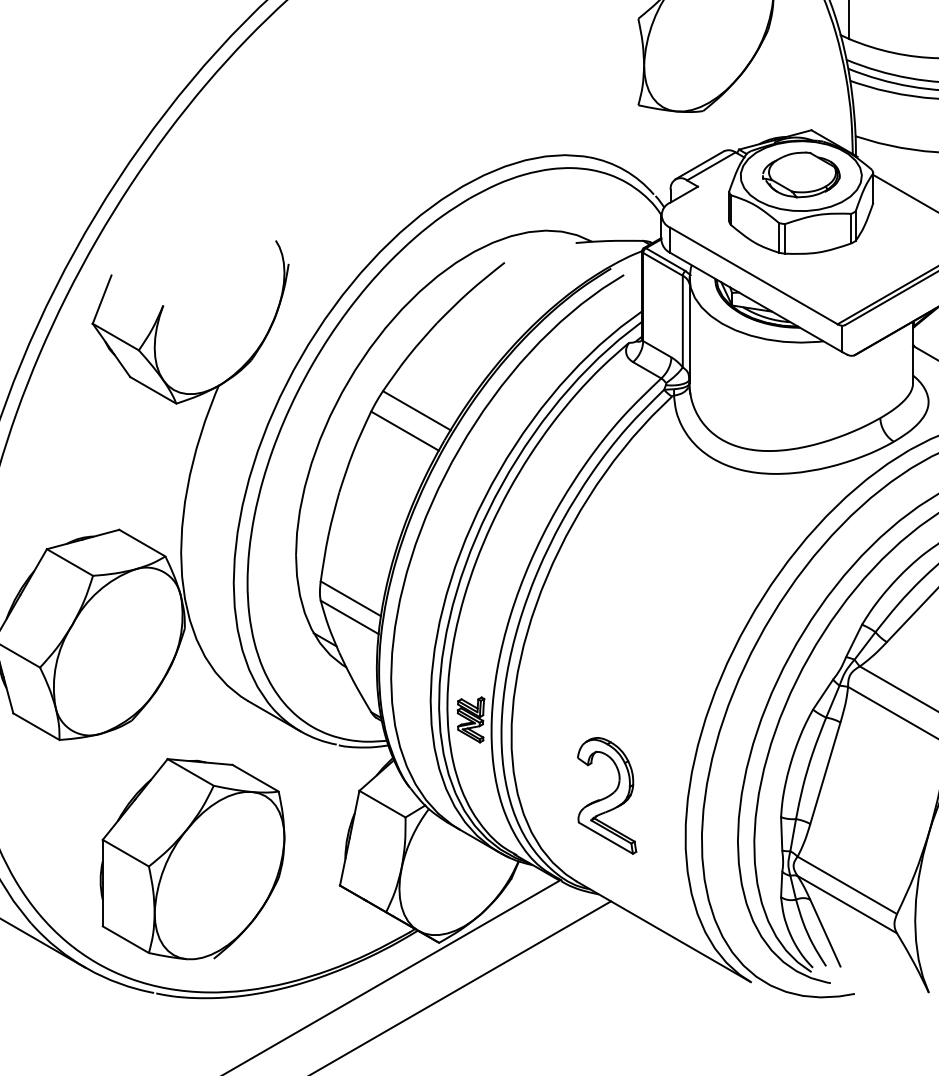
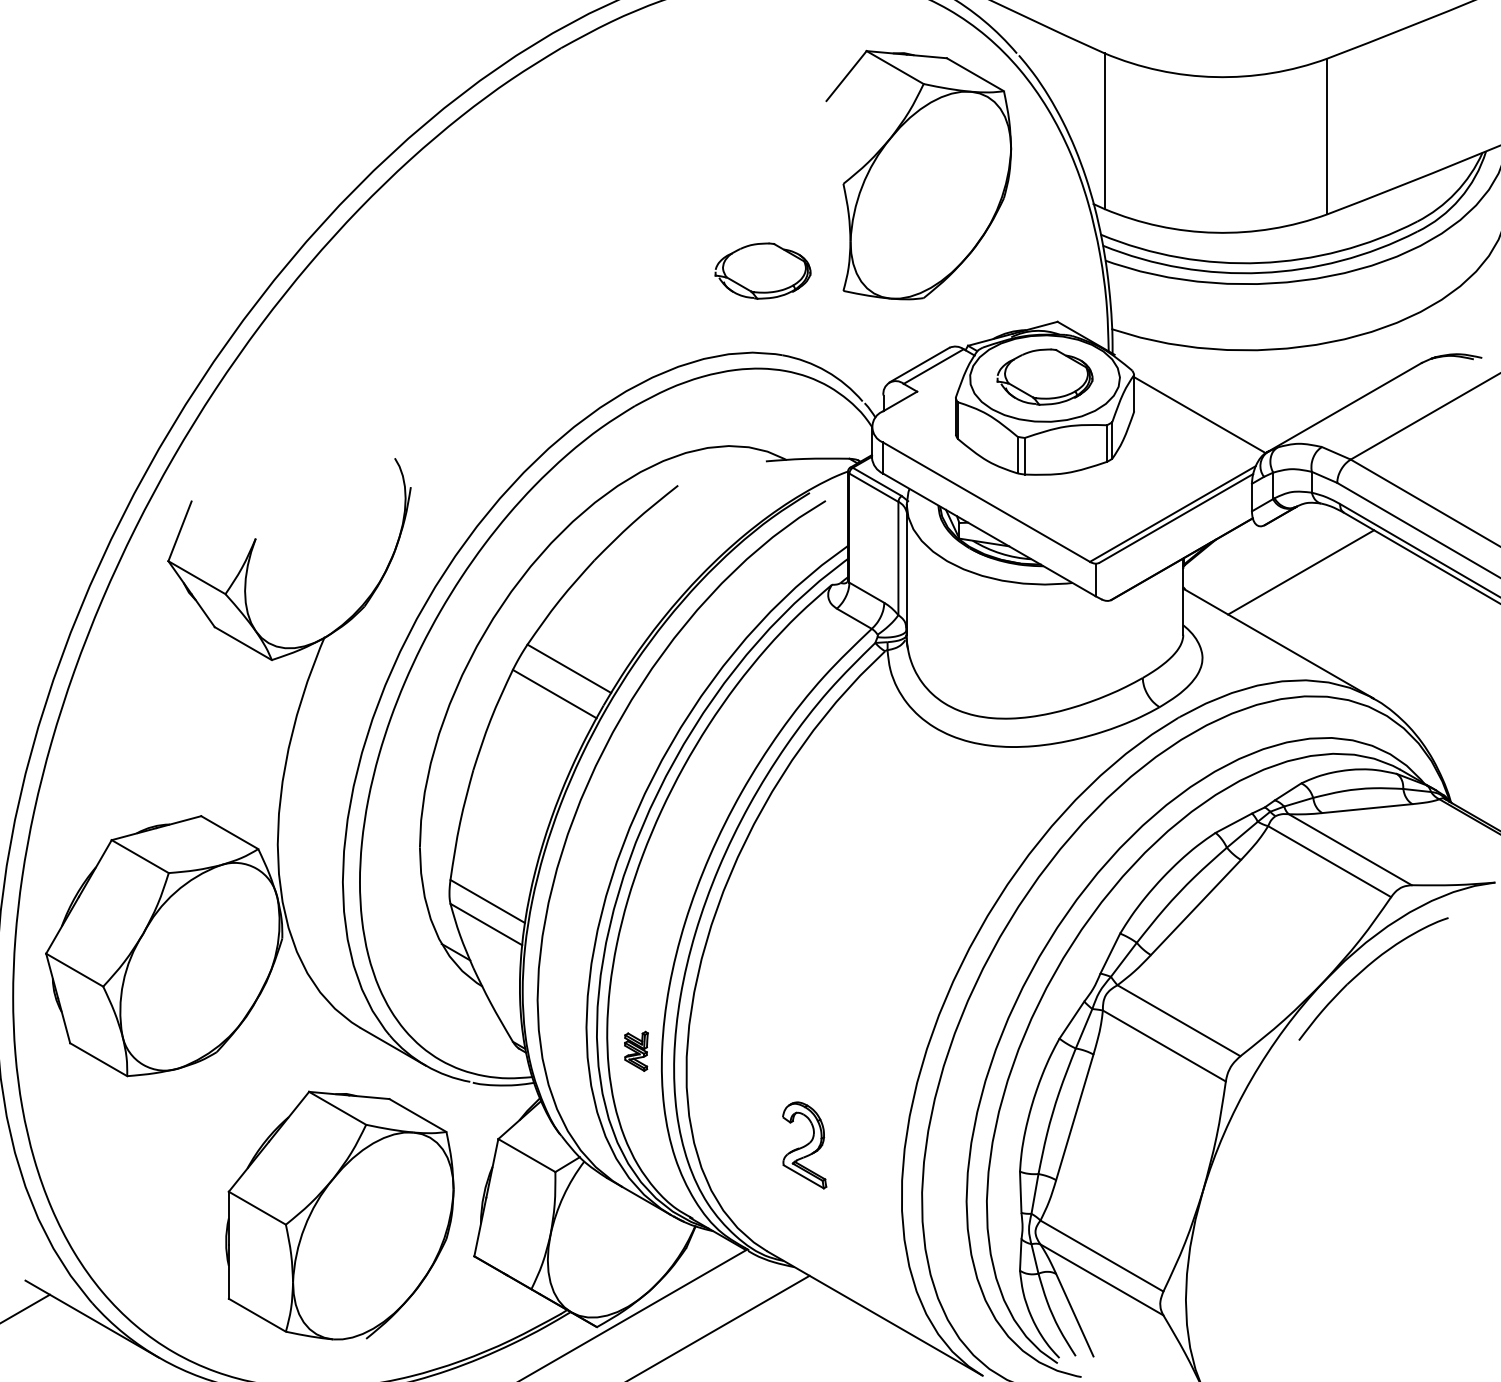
part: (572, 88) -> (762, 270), added
part: (471, 720) -> (636, 1051), size x0.7
part: (606, 796) -> (804, 1145), size x0.6
part: (192, 859) -> (339, 1215), moved

